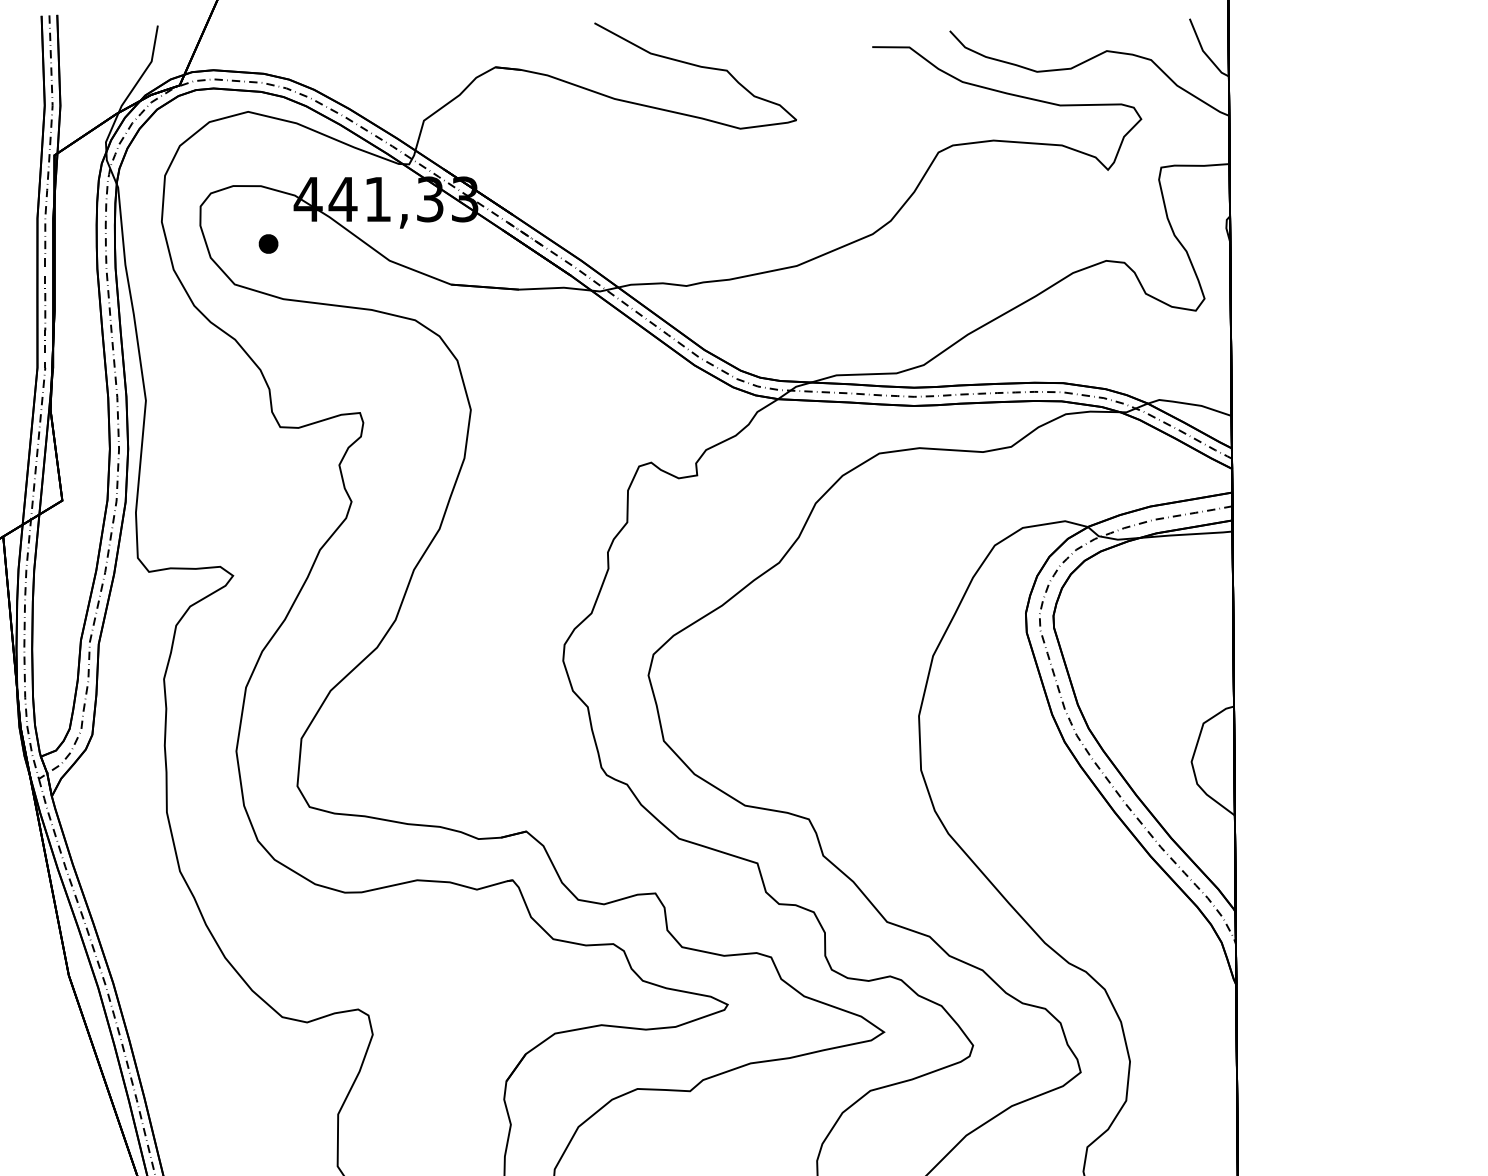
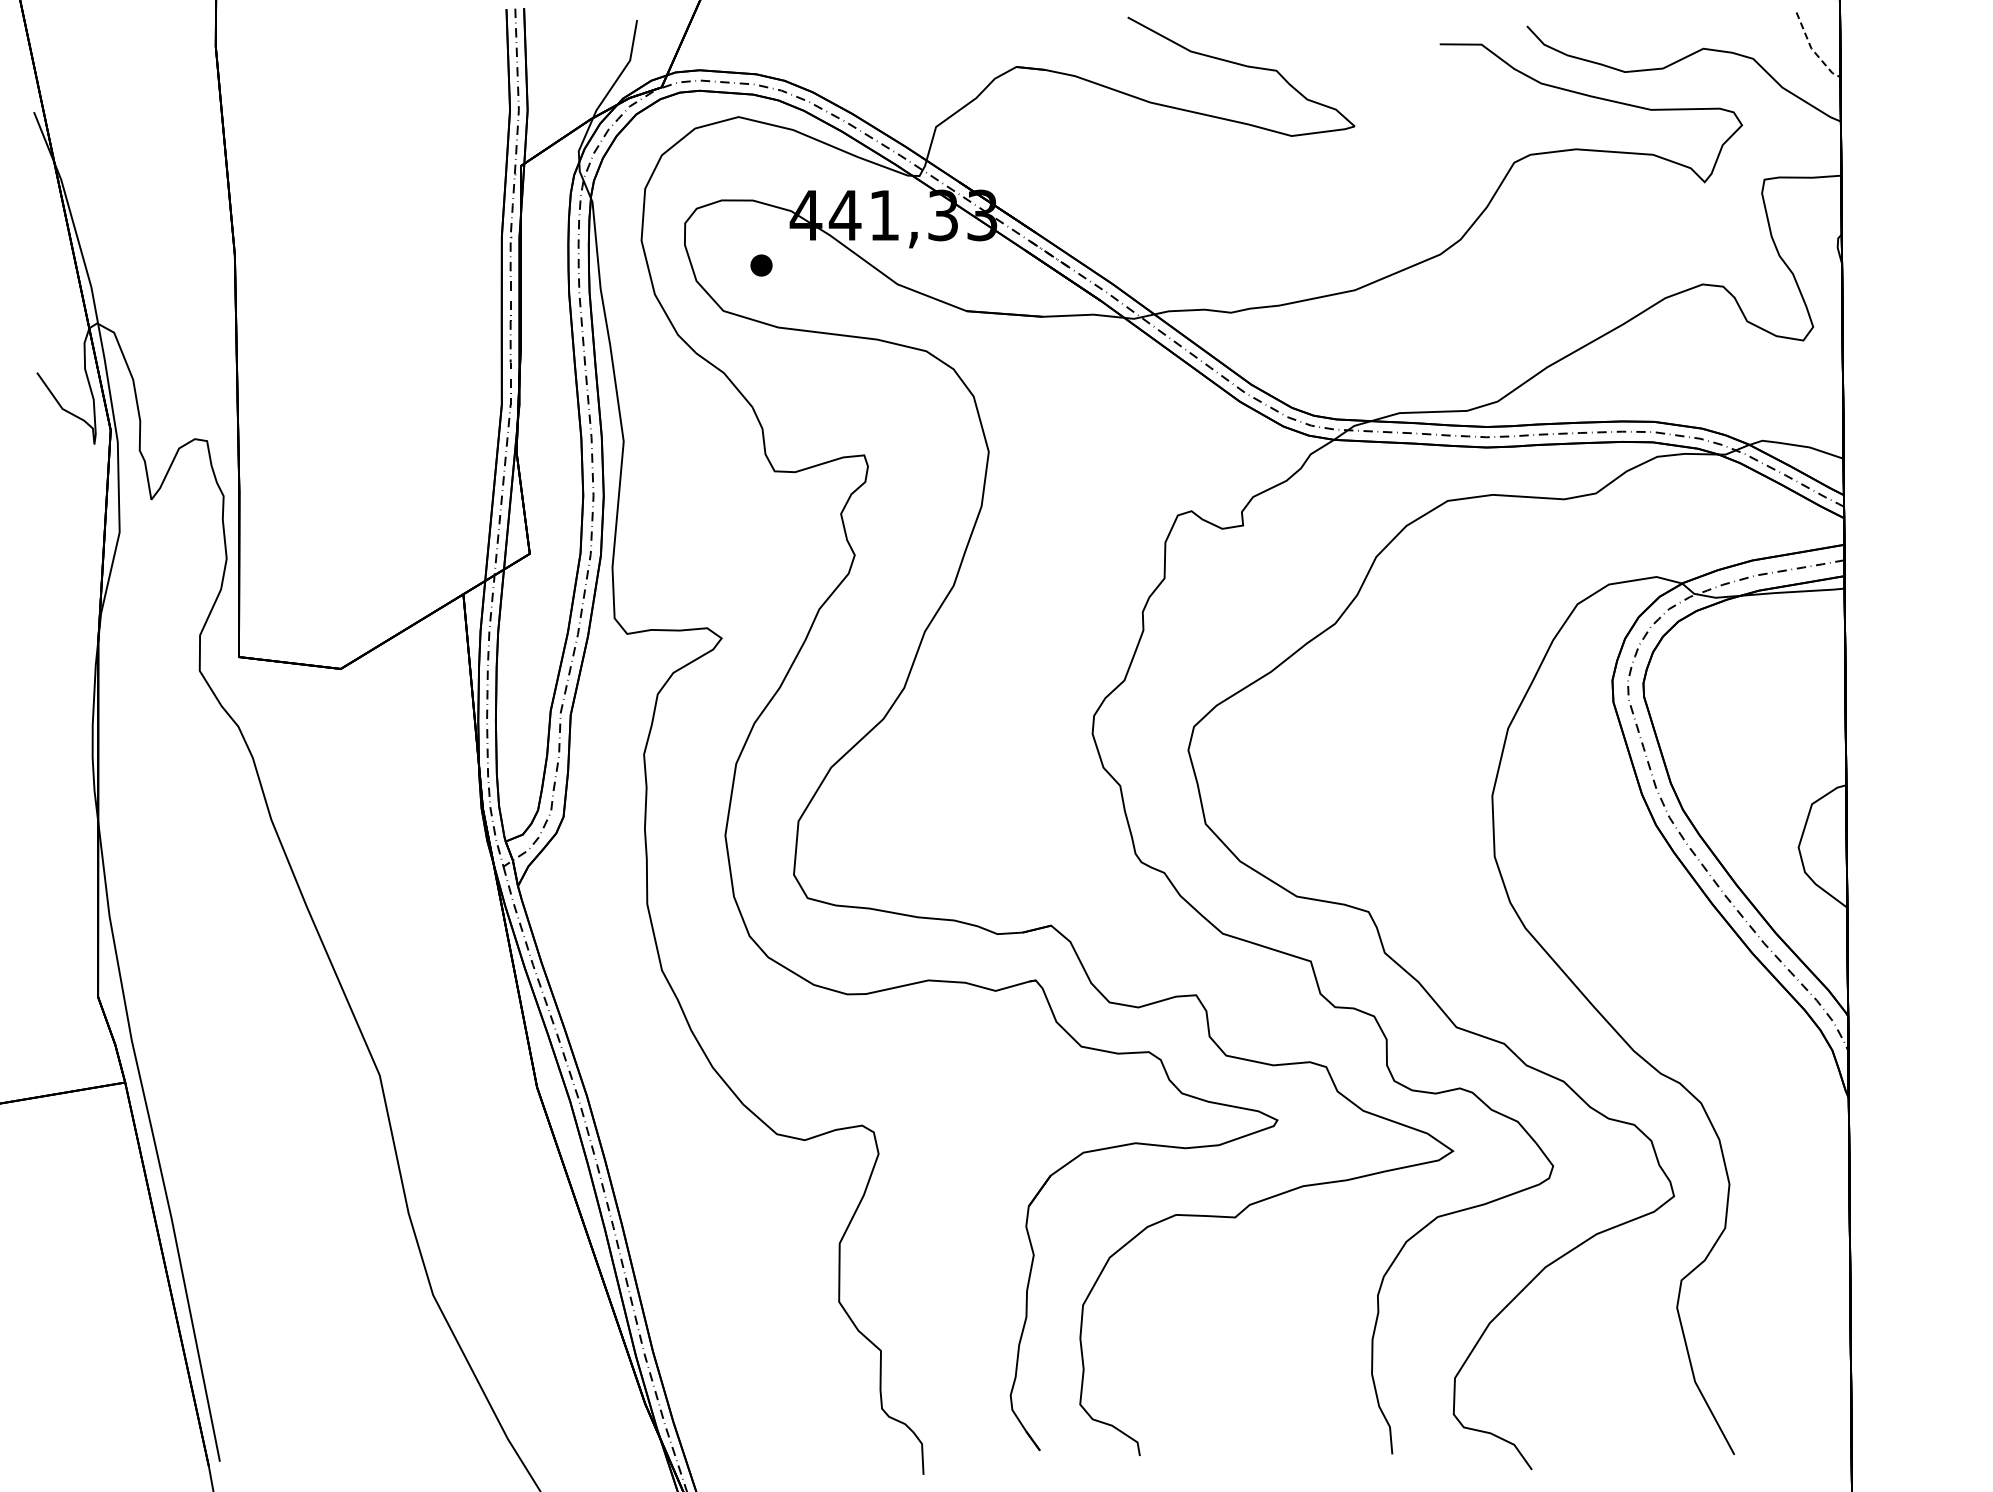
line: (1203, 52) -> (1812, 50), solid -> dashed

